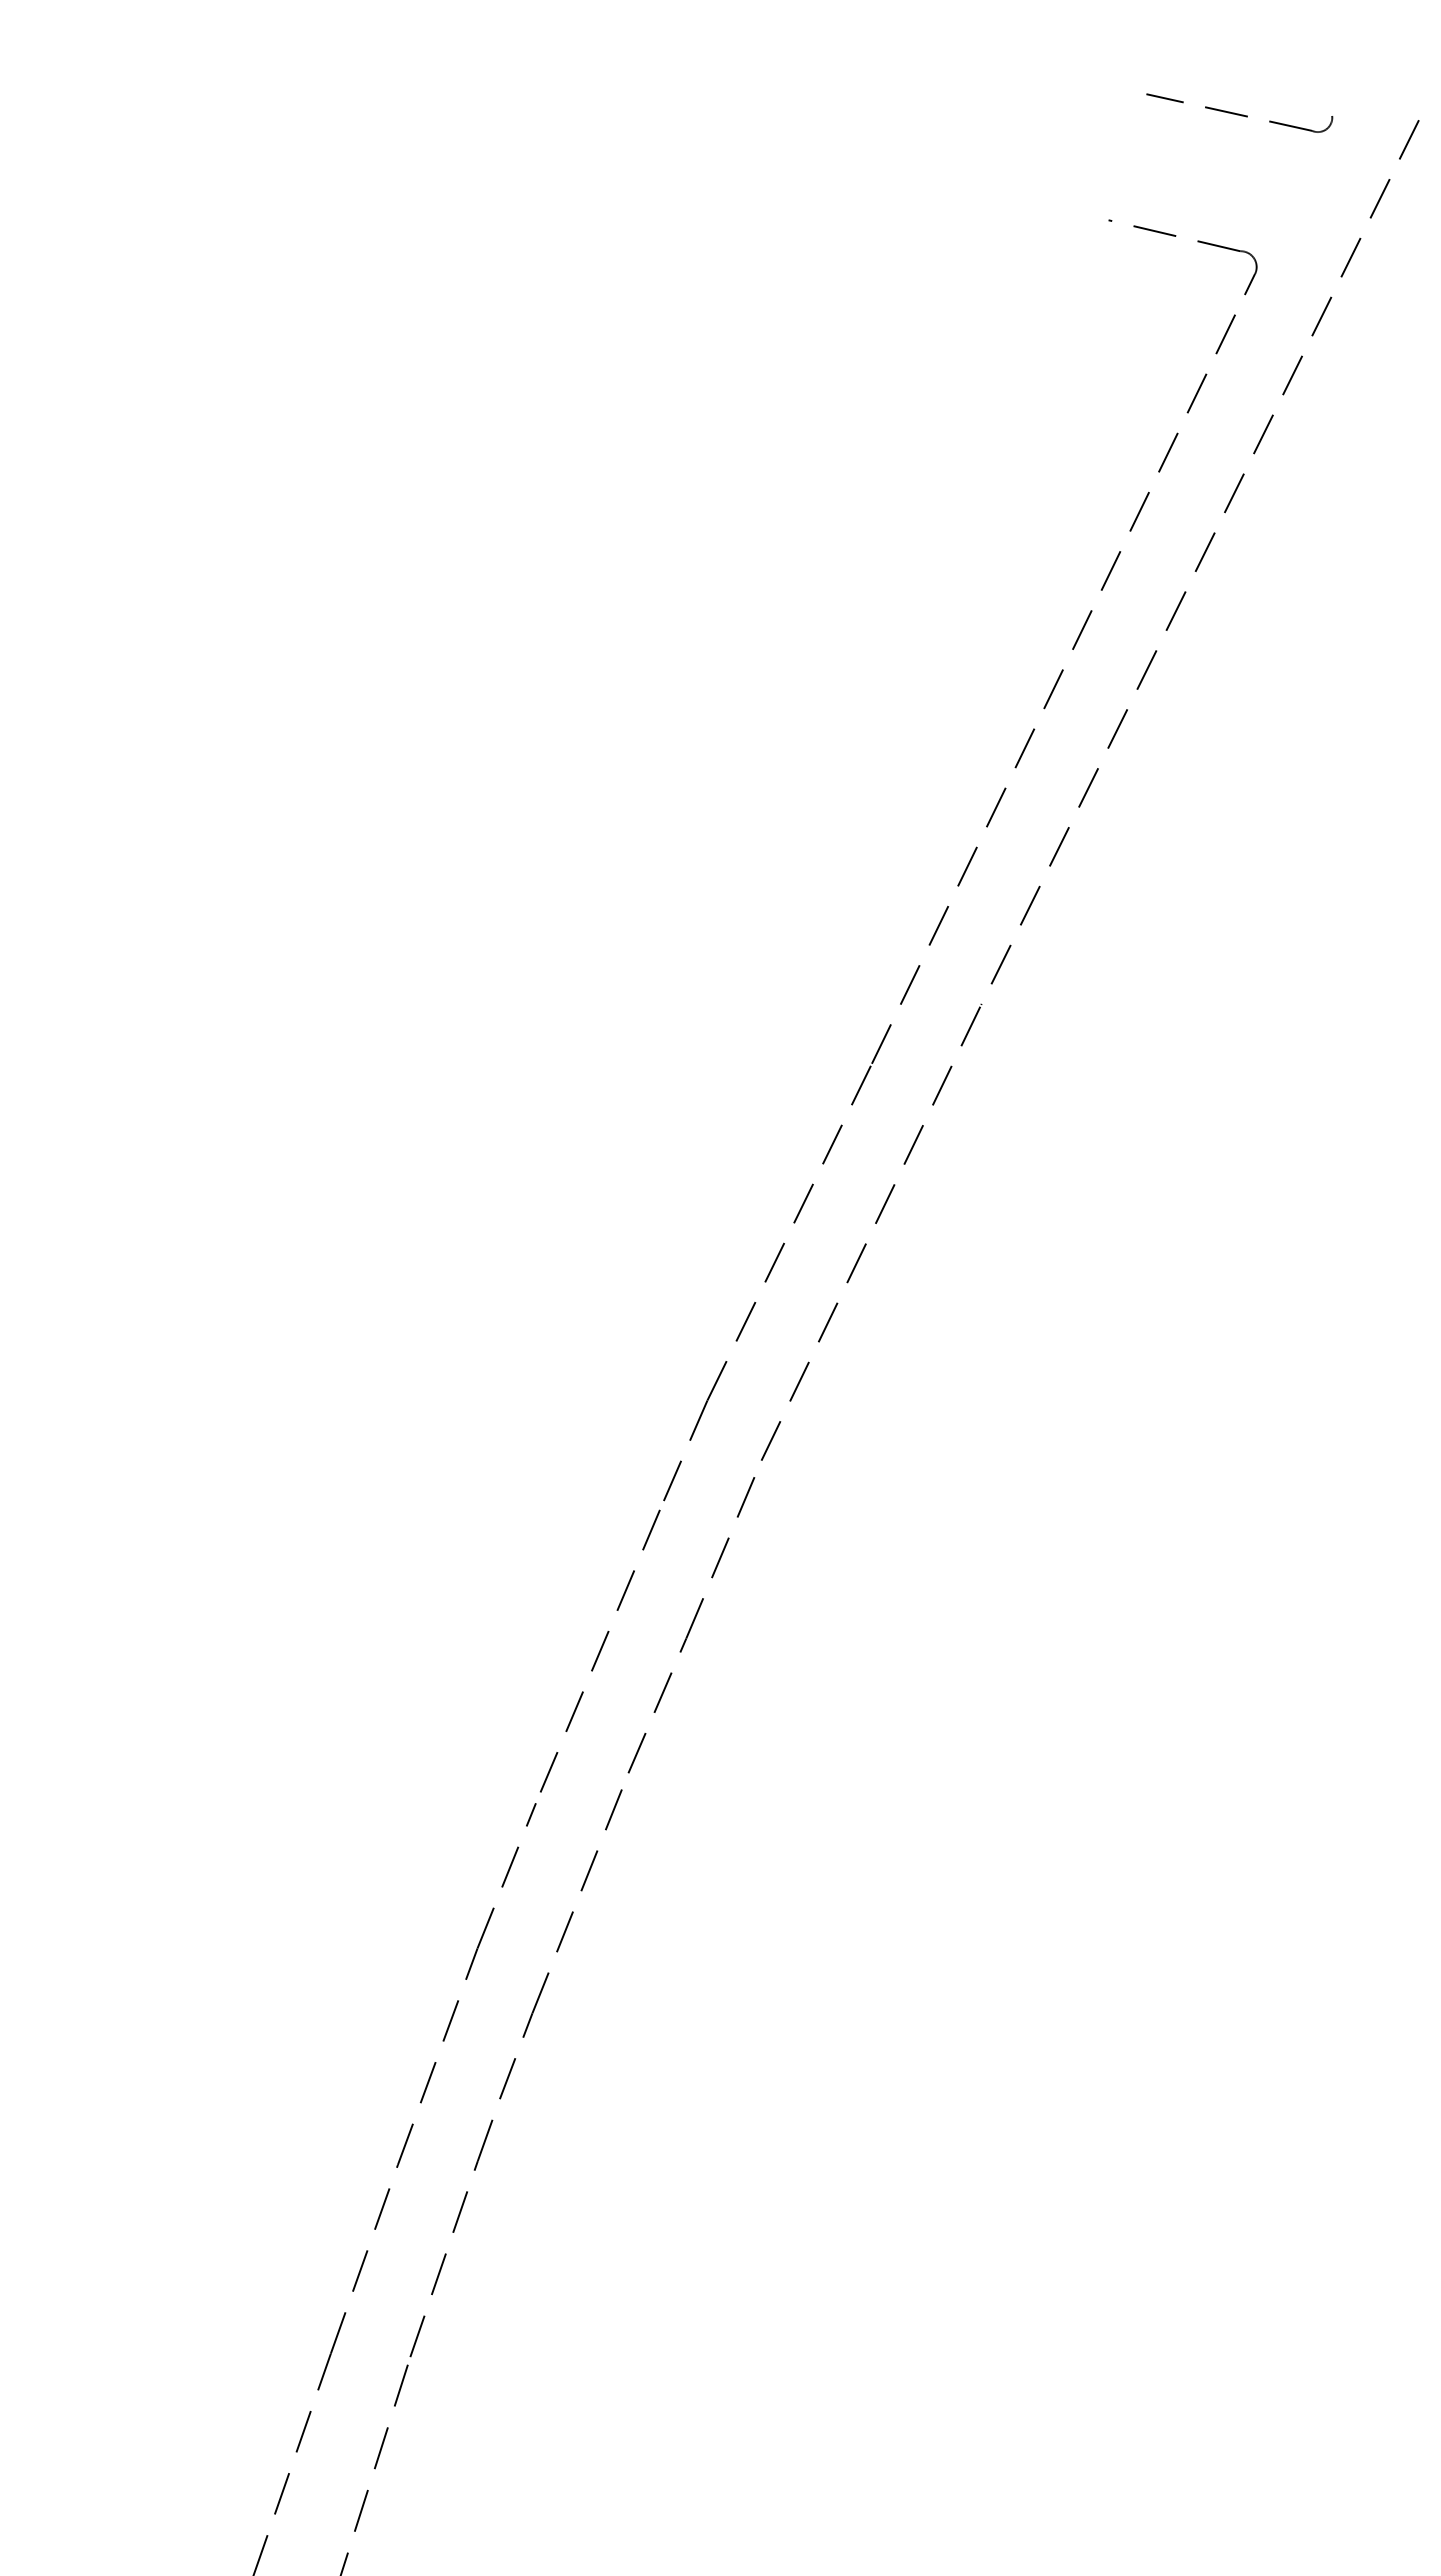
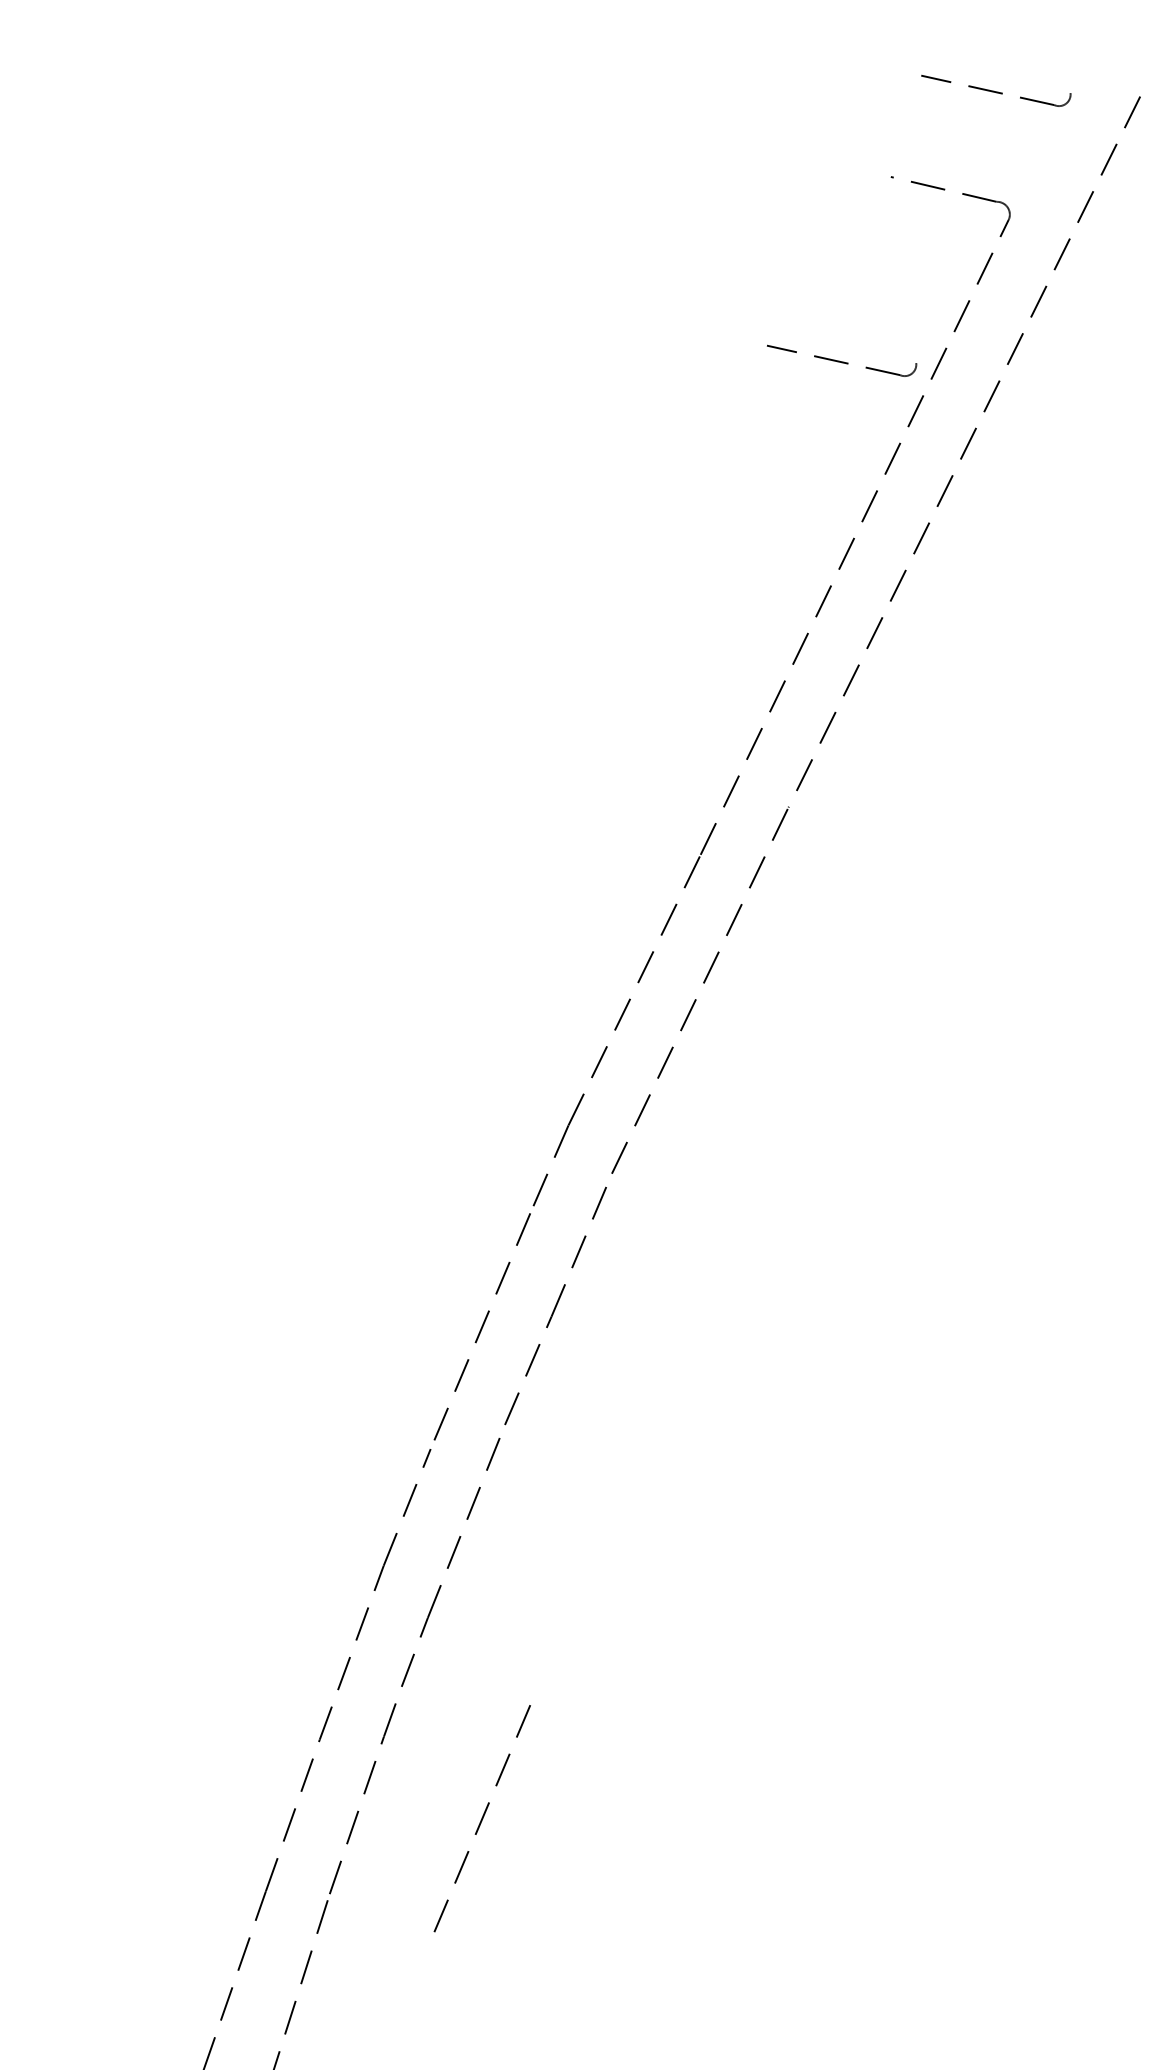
part: (1047, 448) -> (841, 360), added
line: (599, 2262) -> (481, 1818), added

